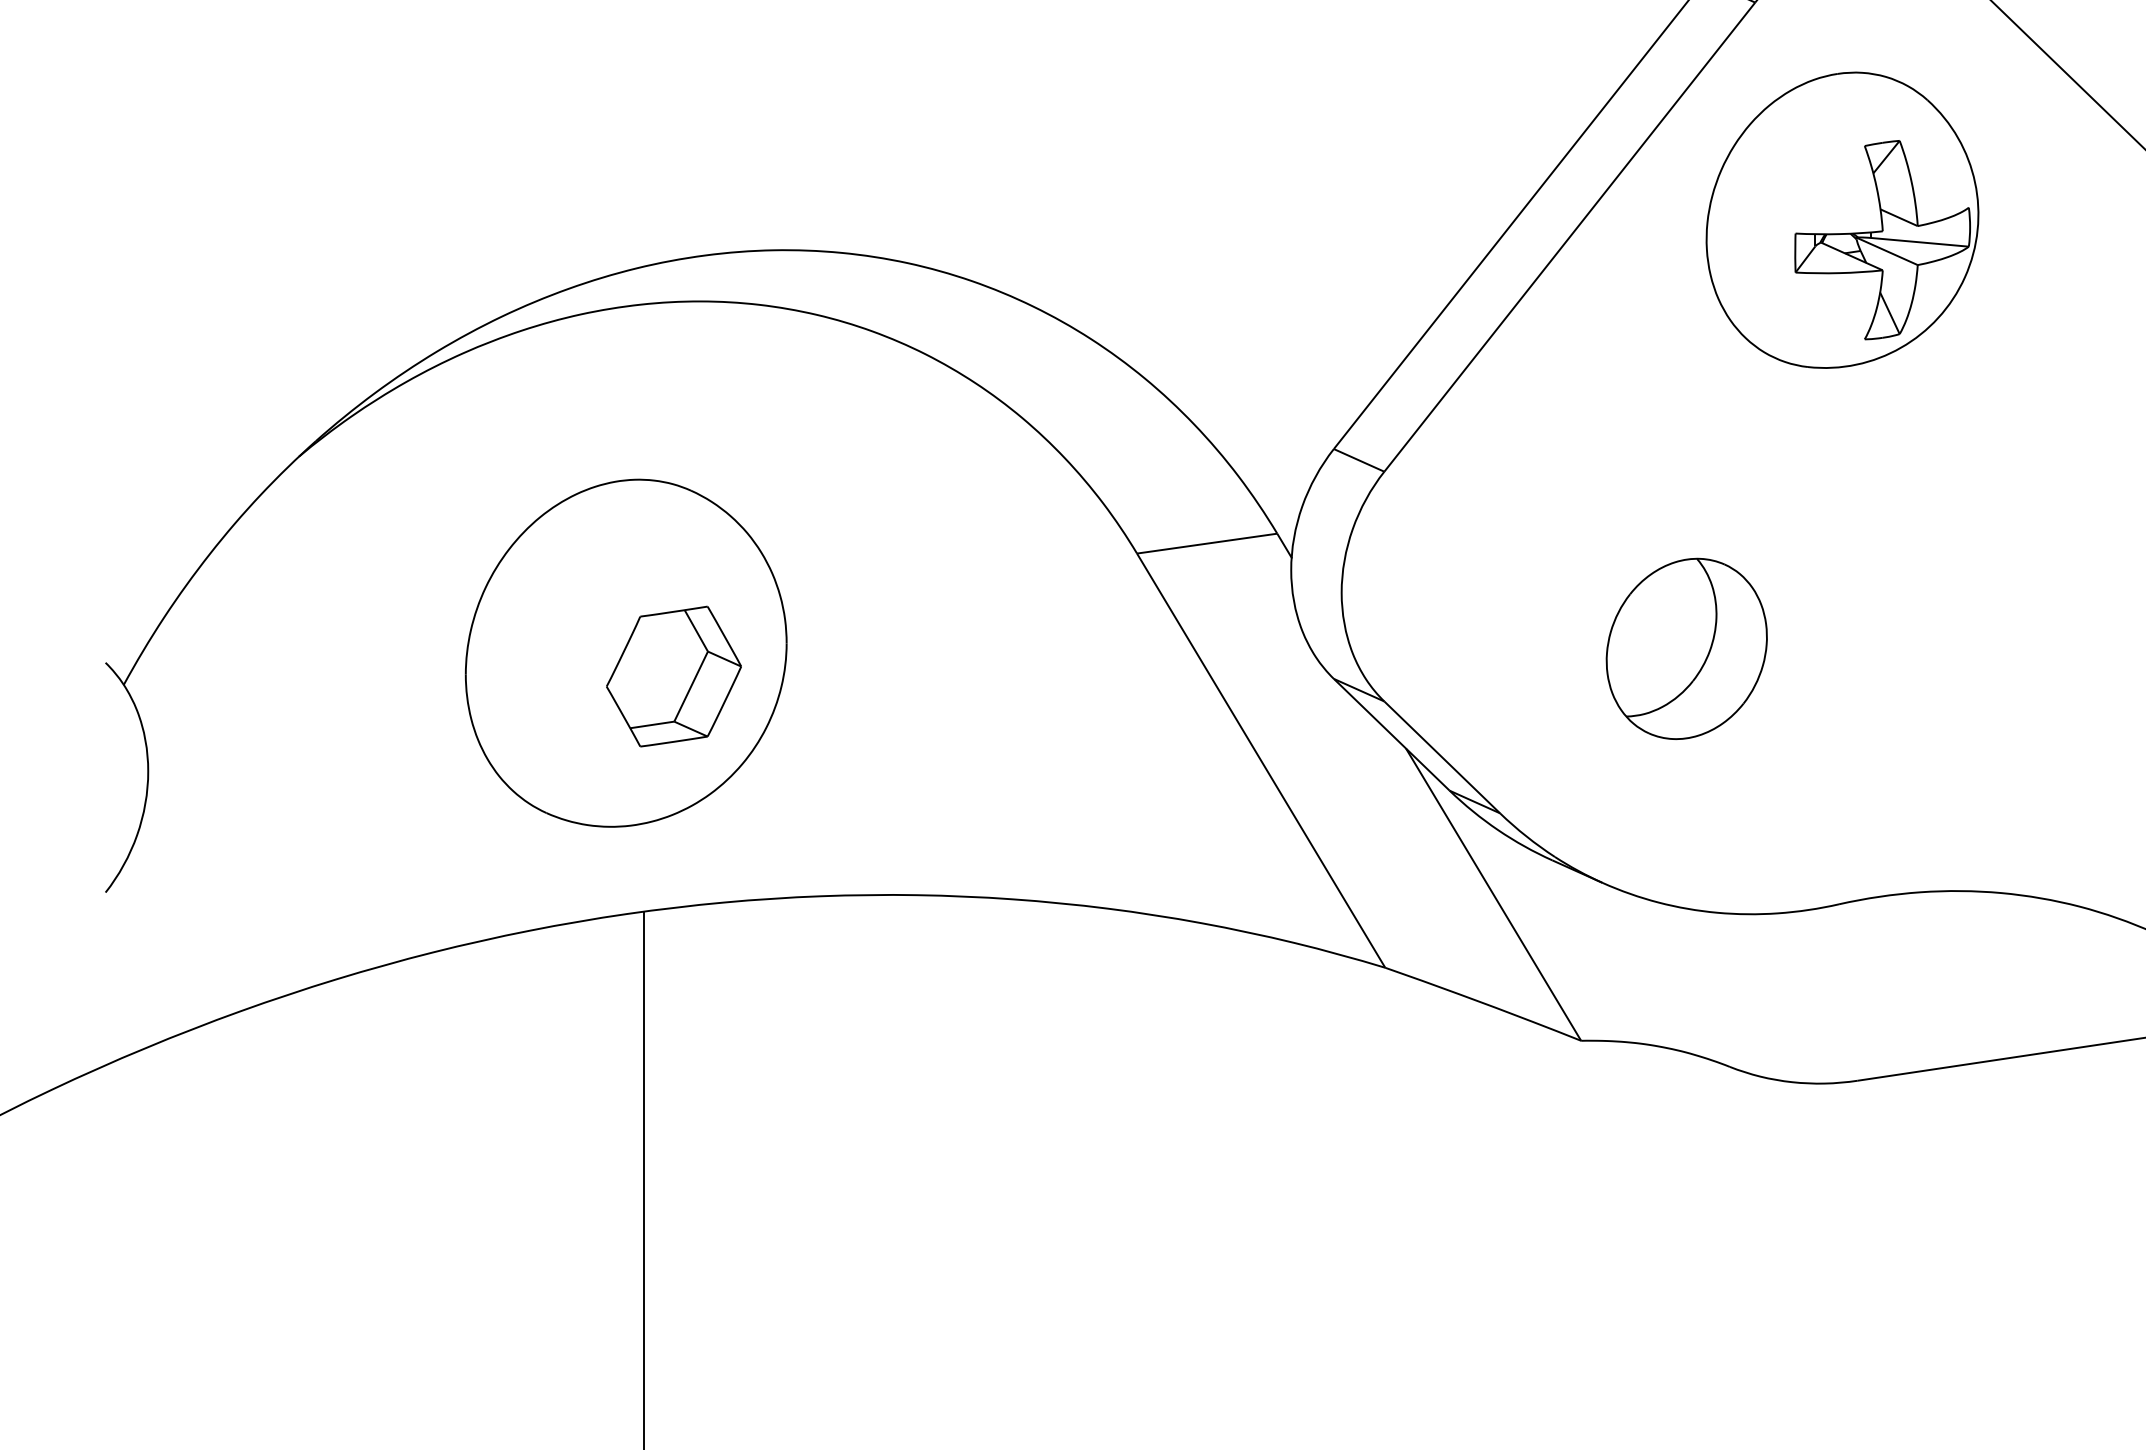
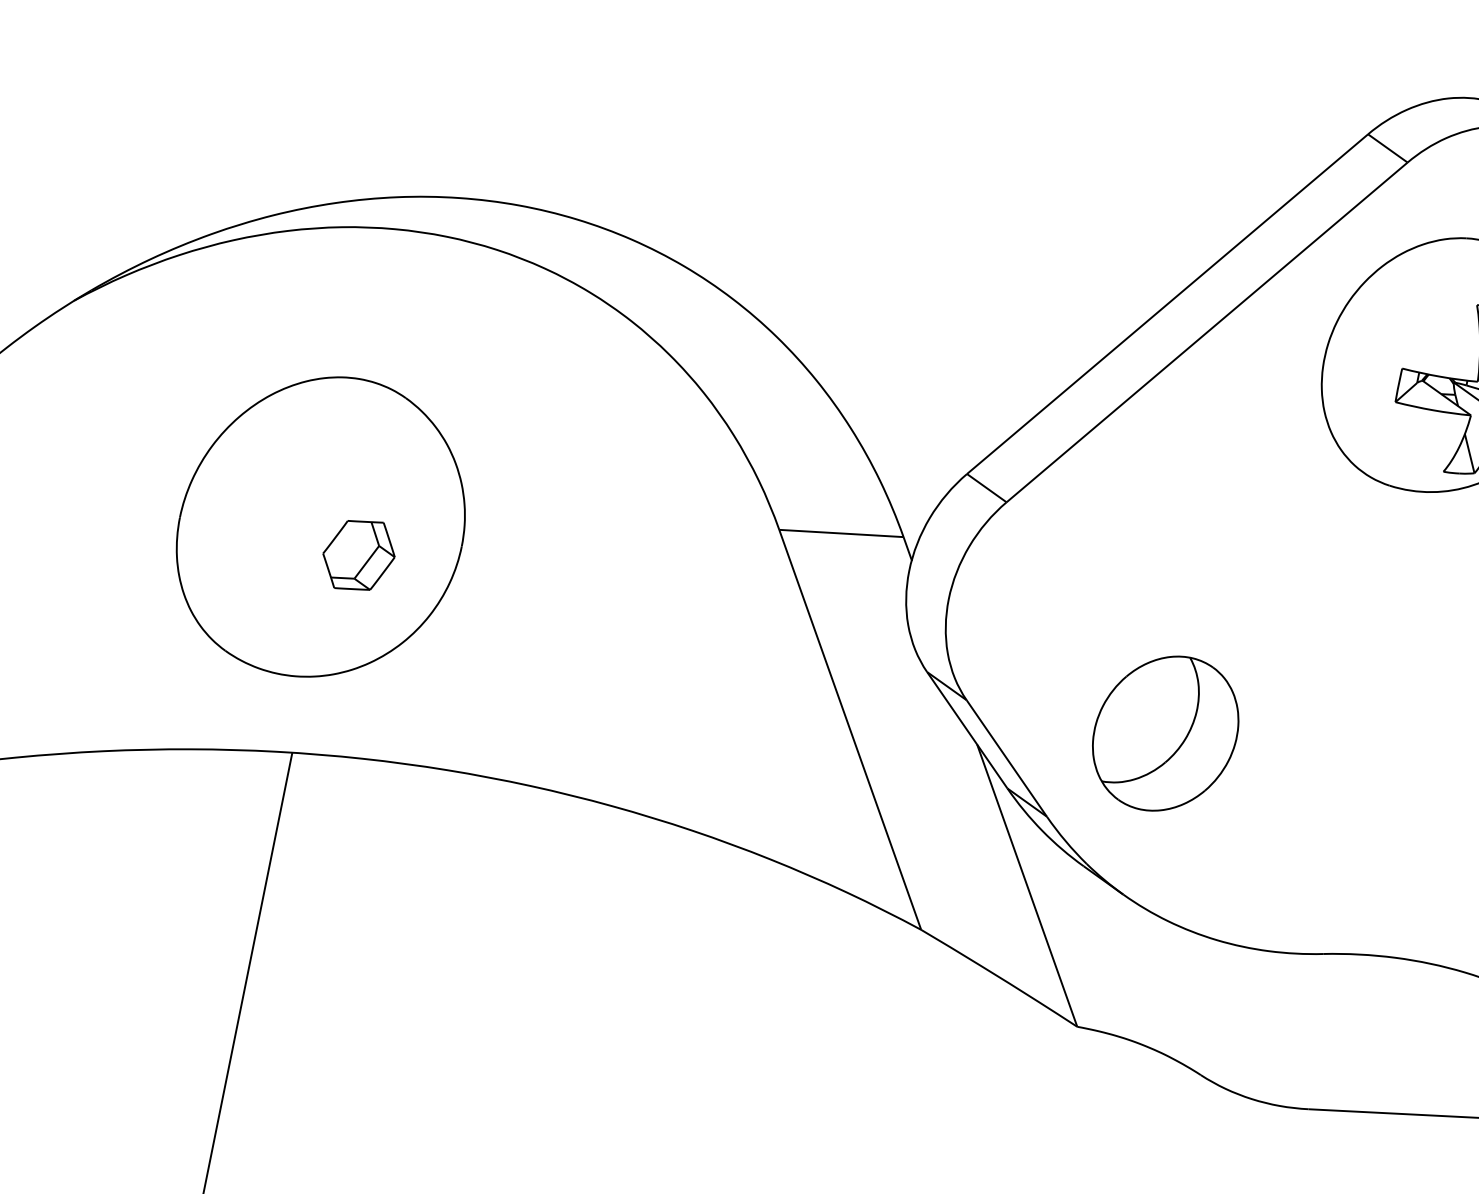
part: (1686, 648) -> (1165, 733), moved
part: (673, 676) -> (358, 555), size x0.6

